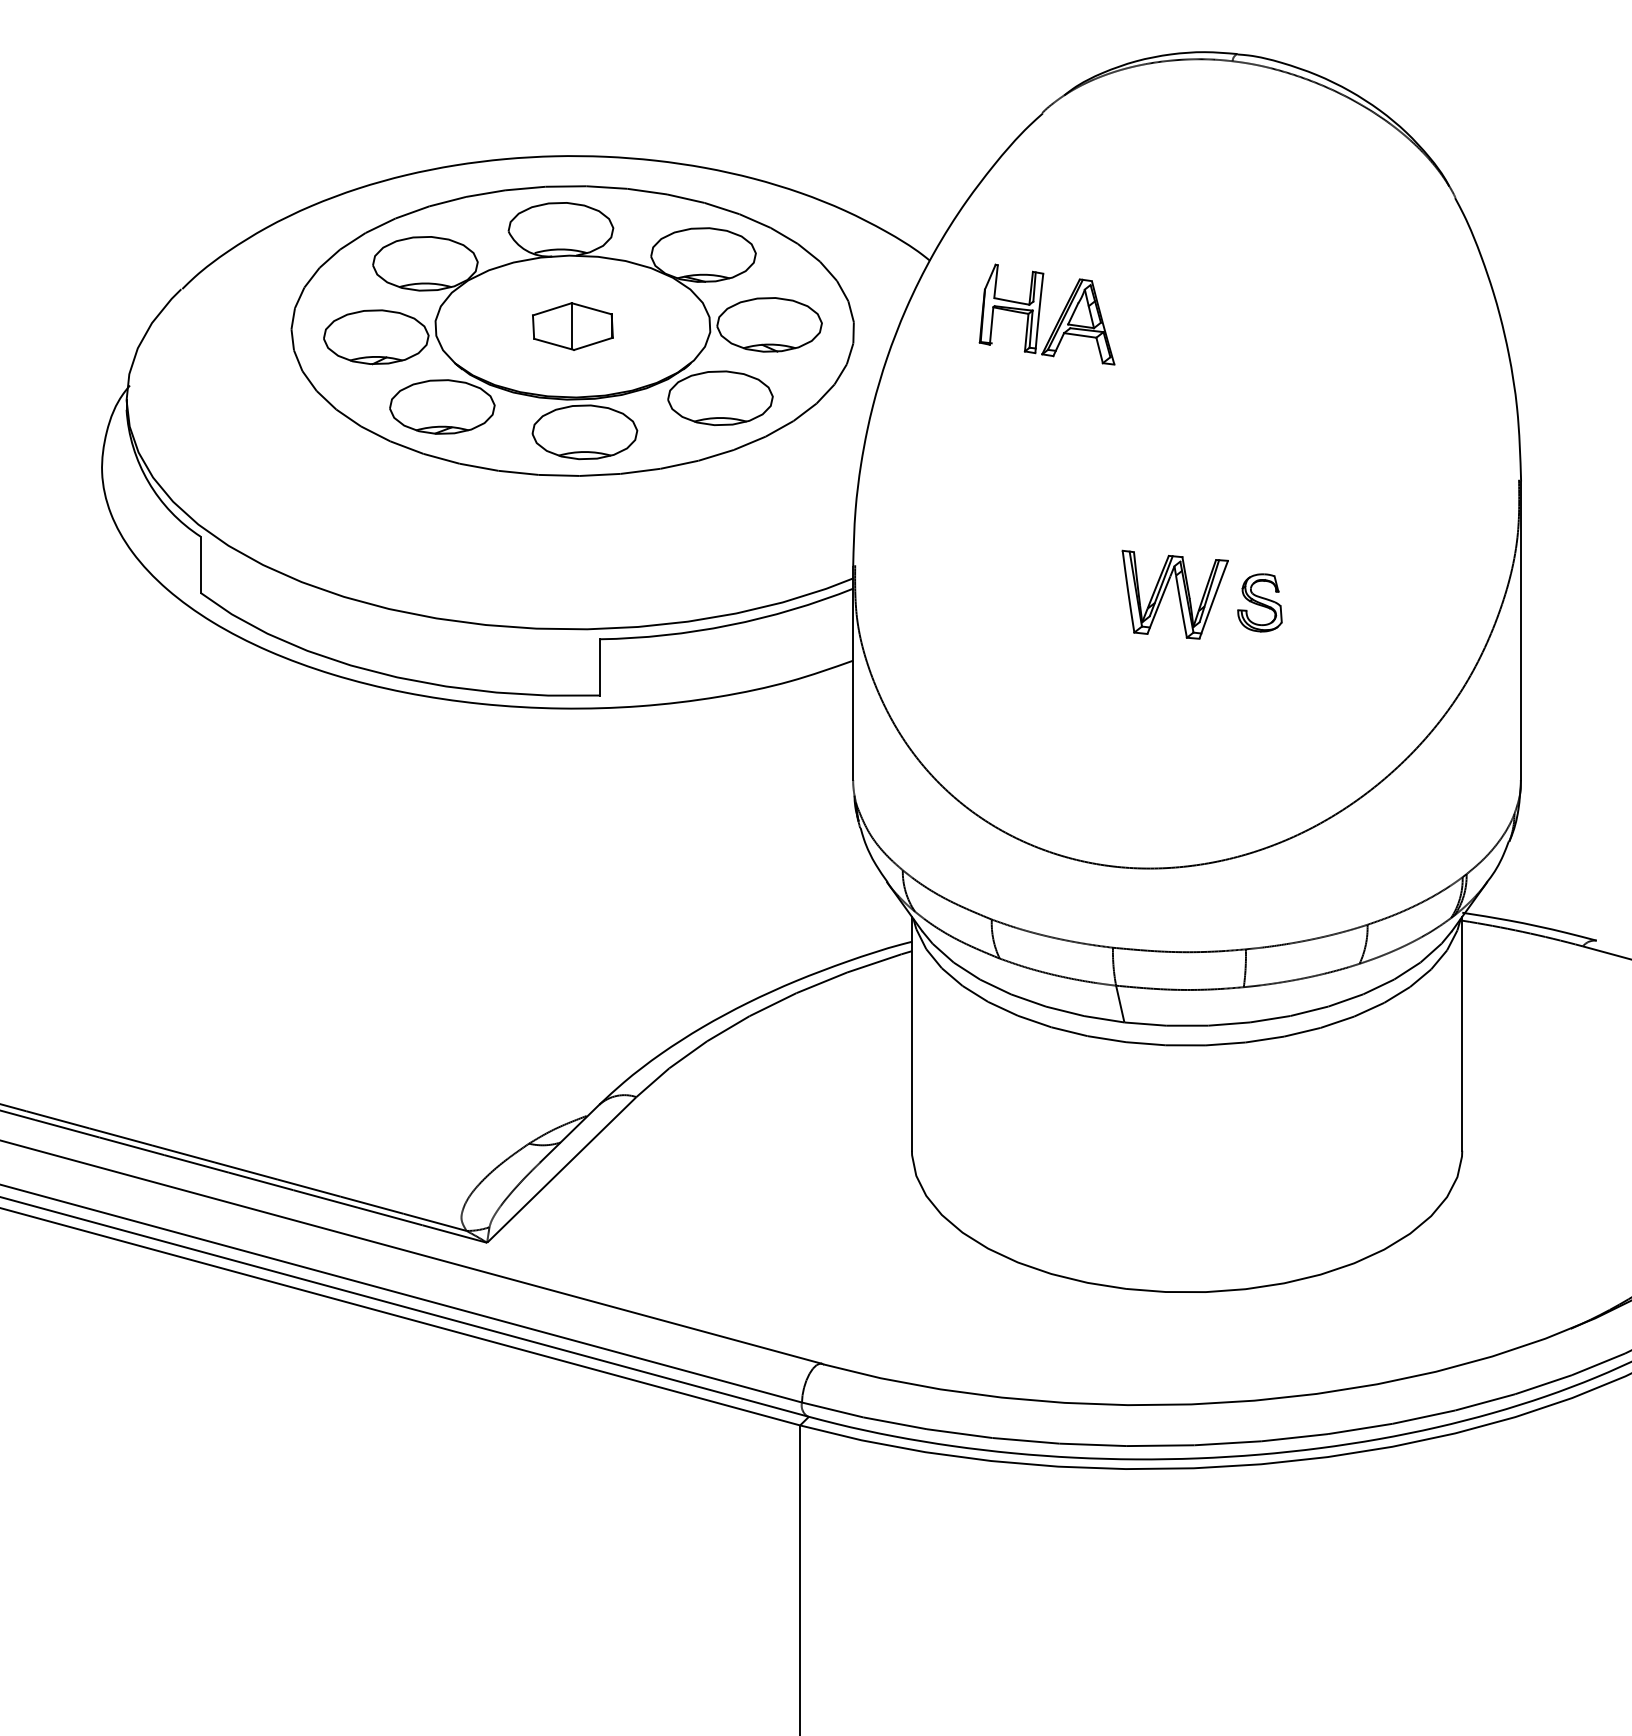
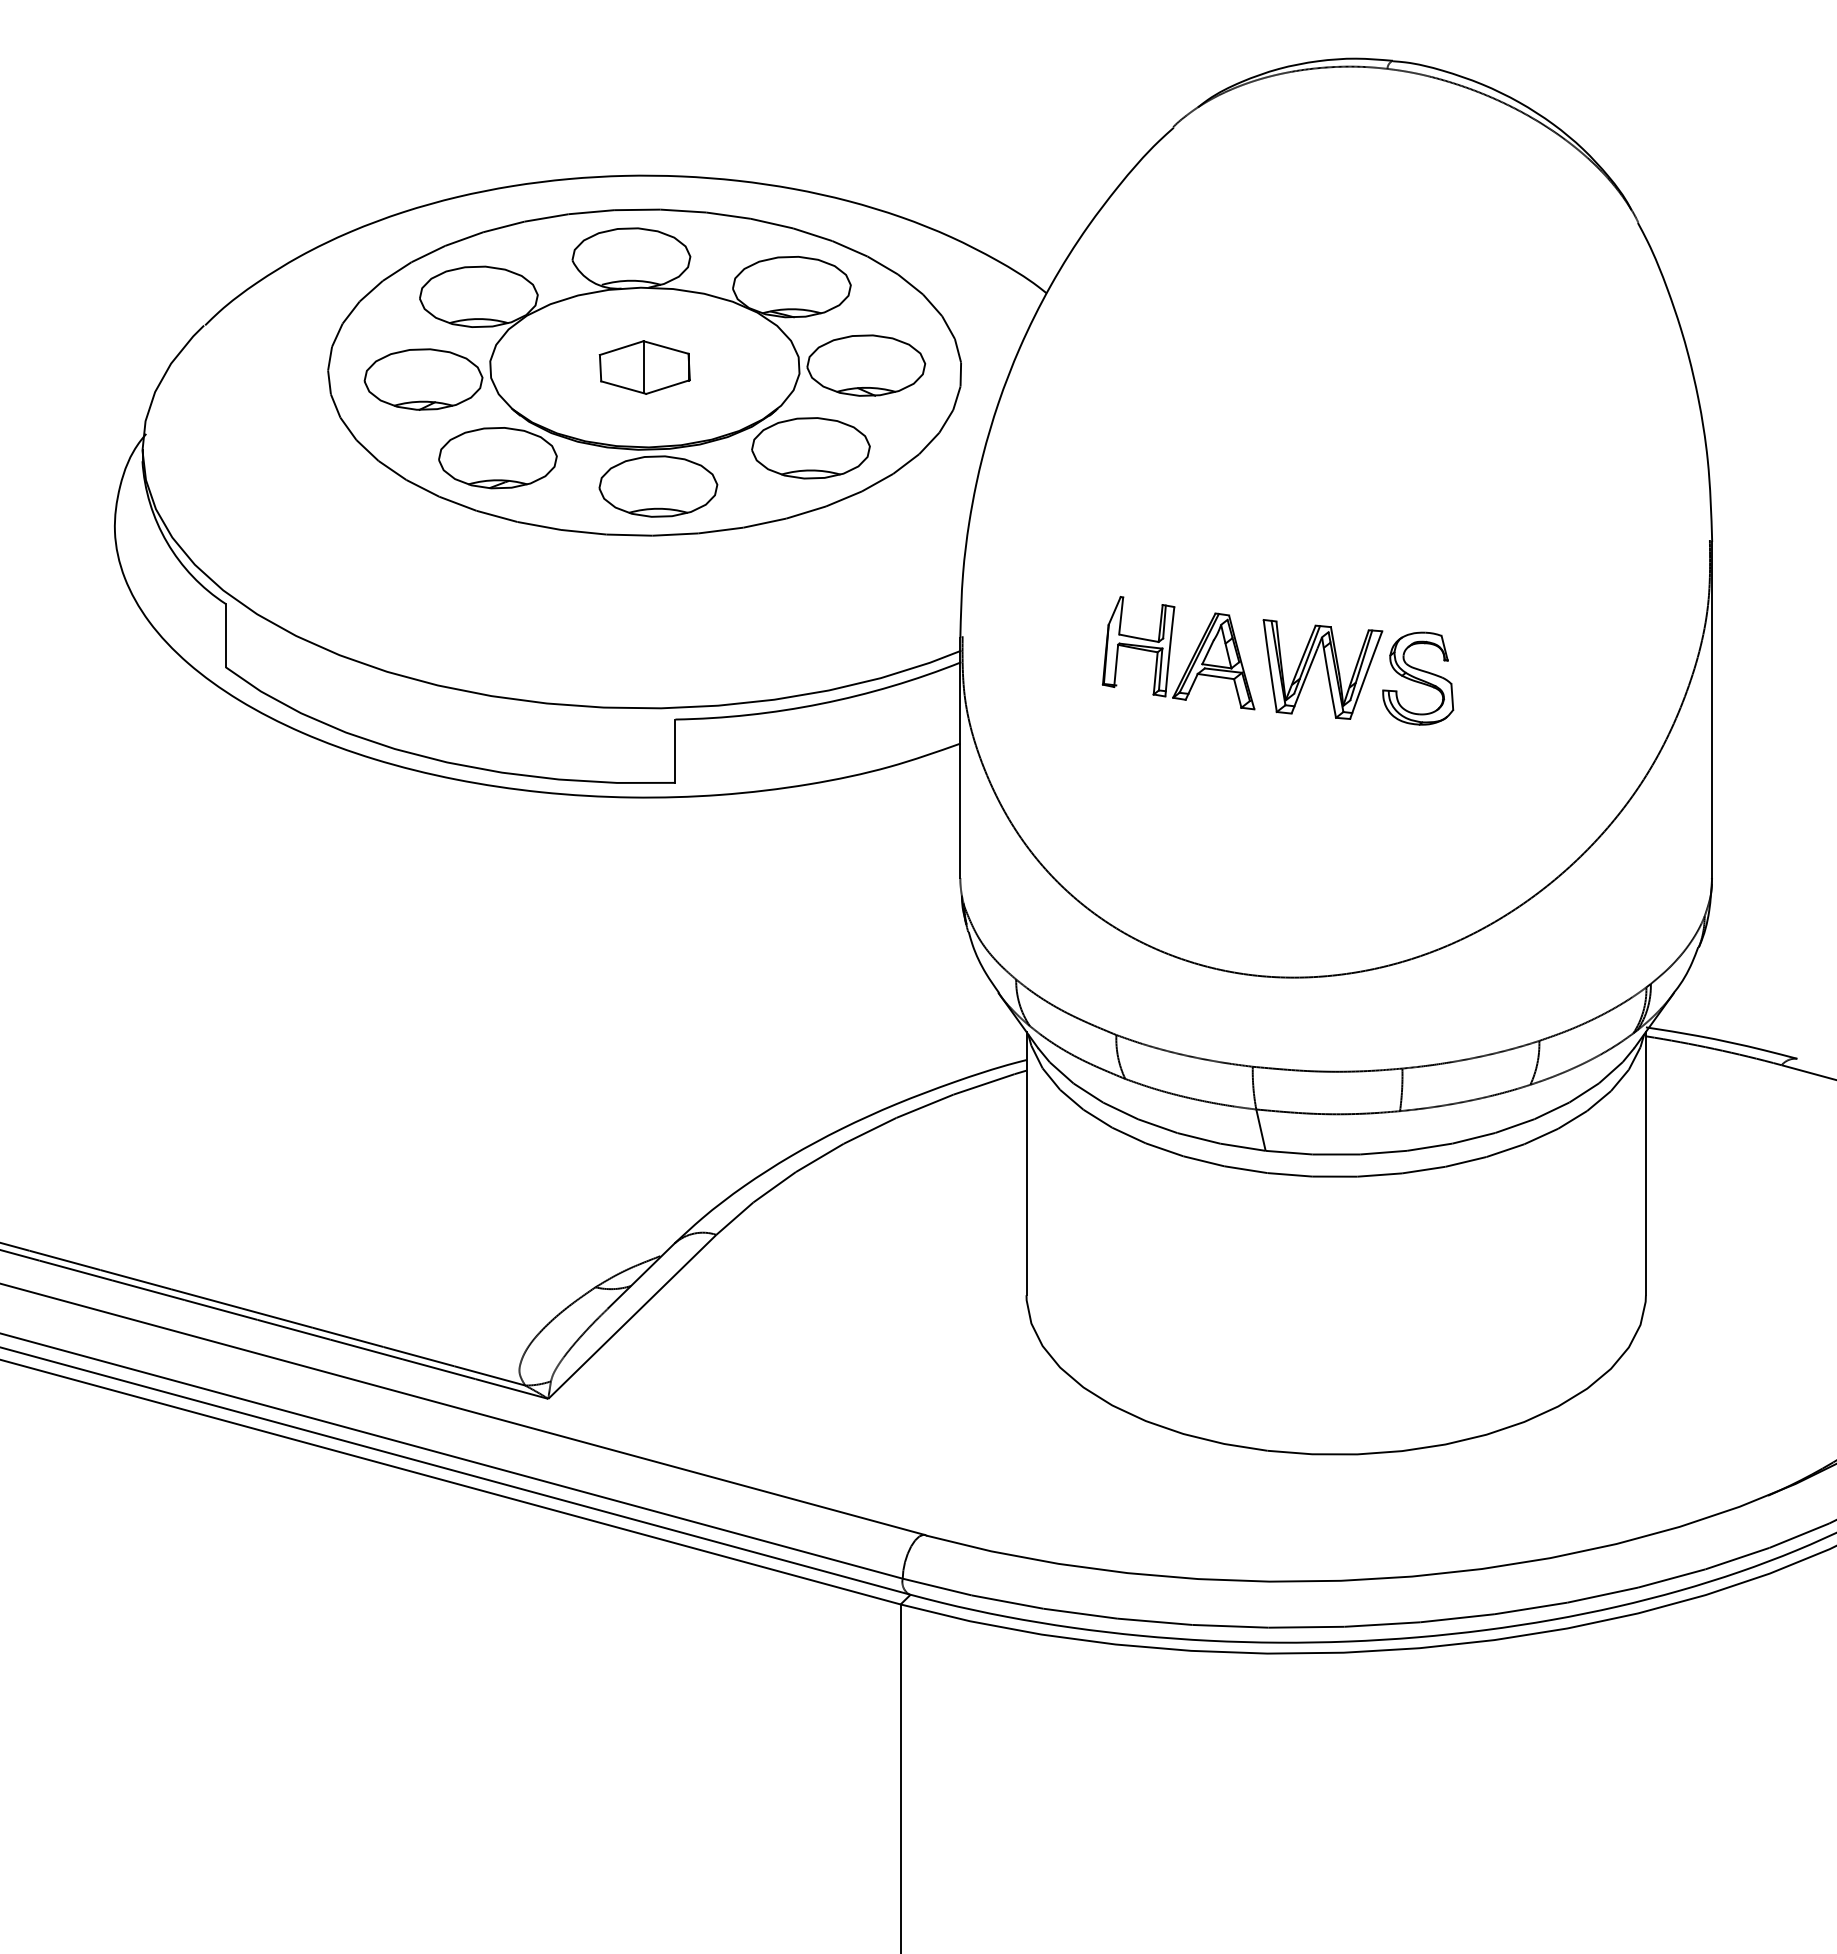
part: (1039, 314) -> (1170, 653), moved
part: (1260, 602) -> (1418, 678), size x1.43

